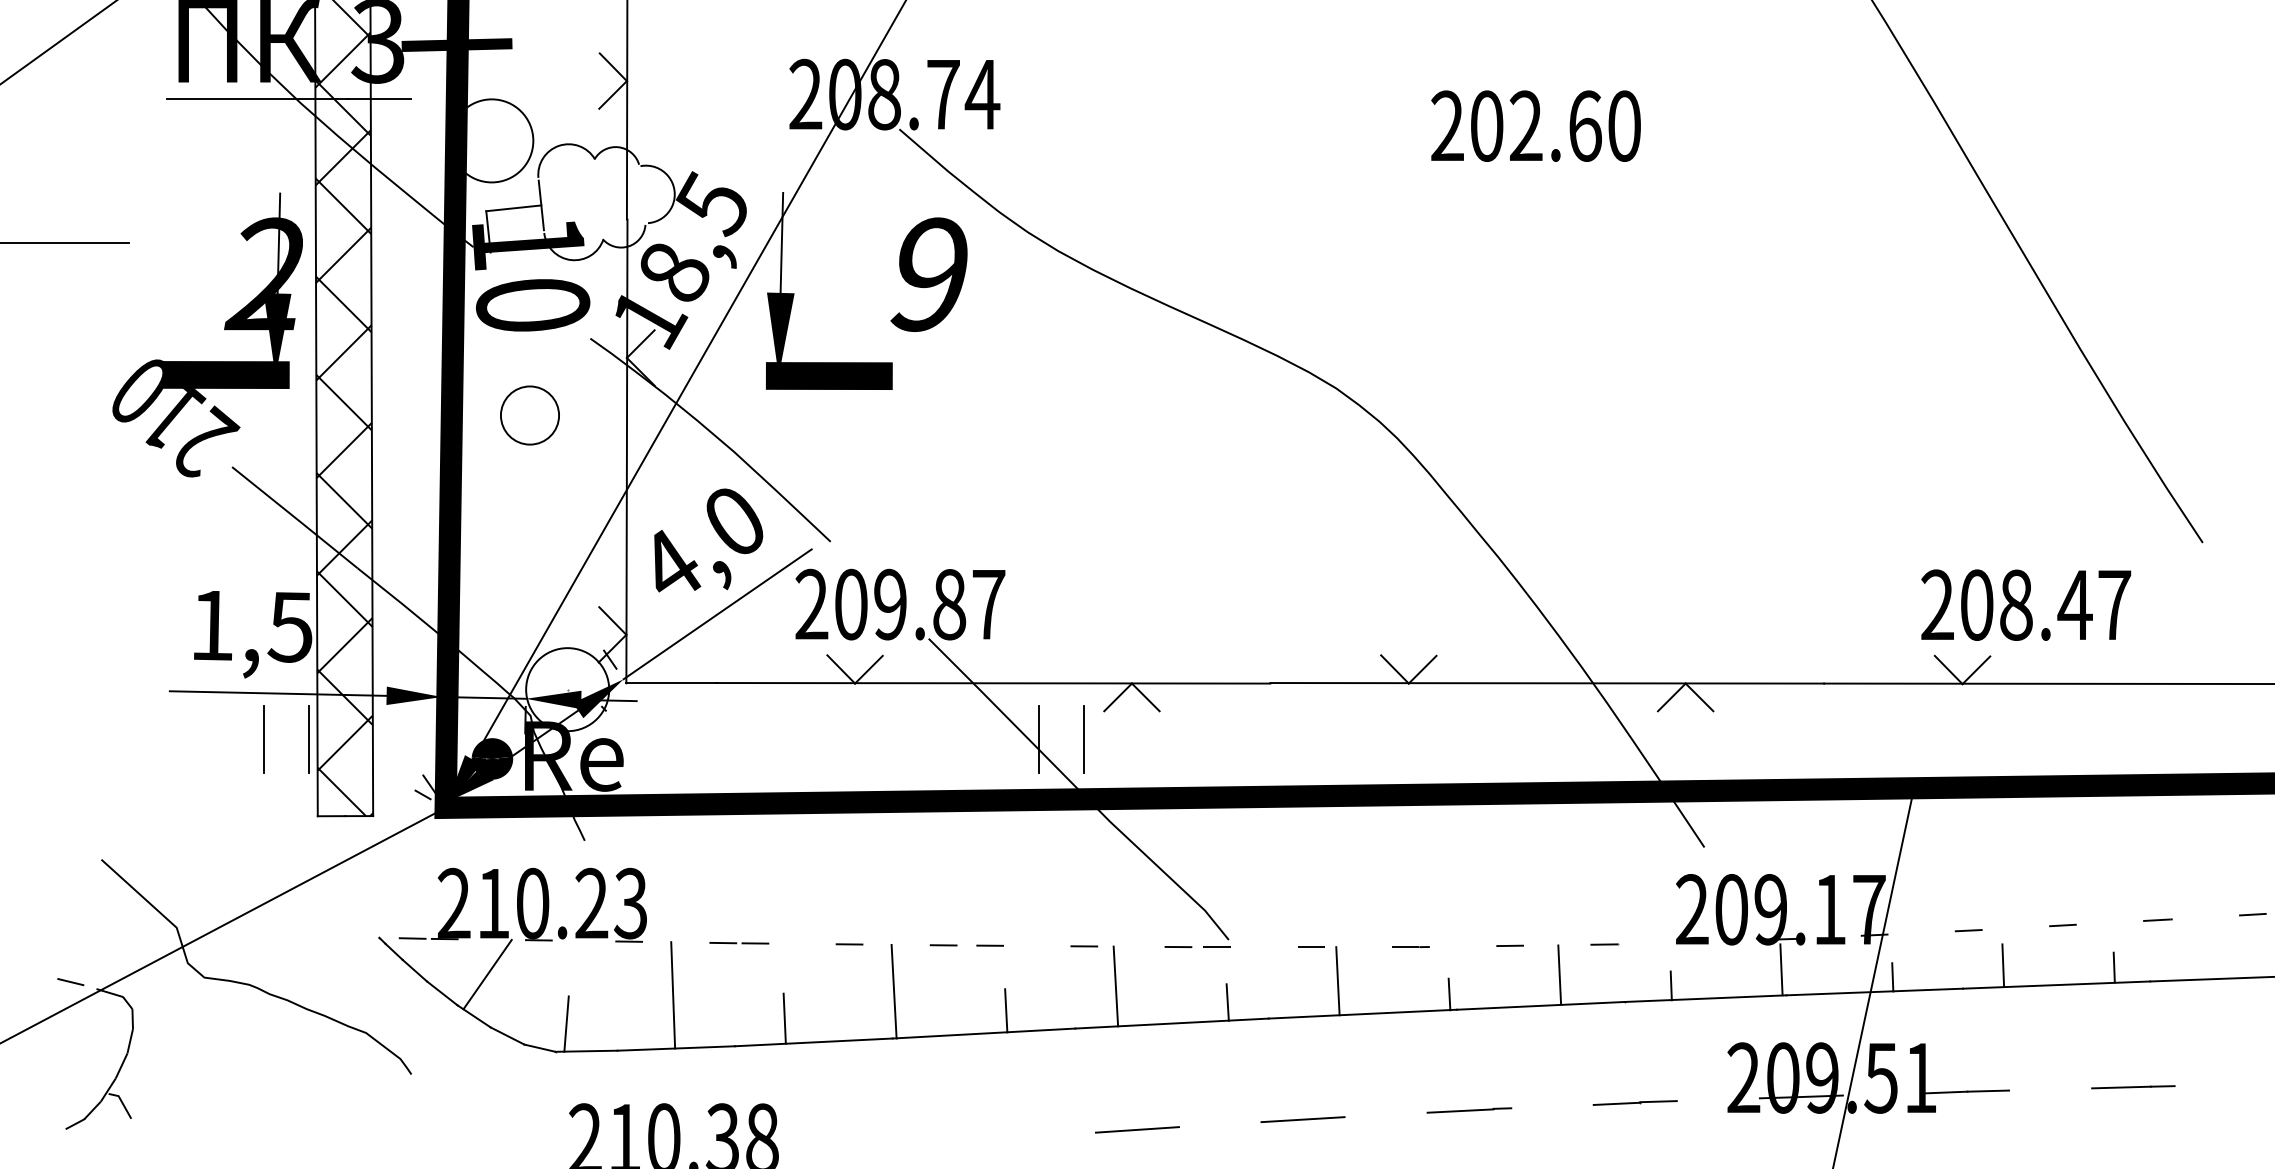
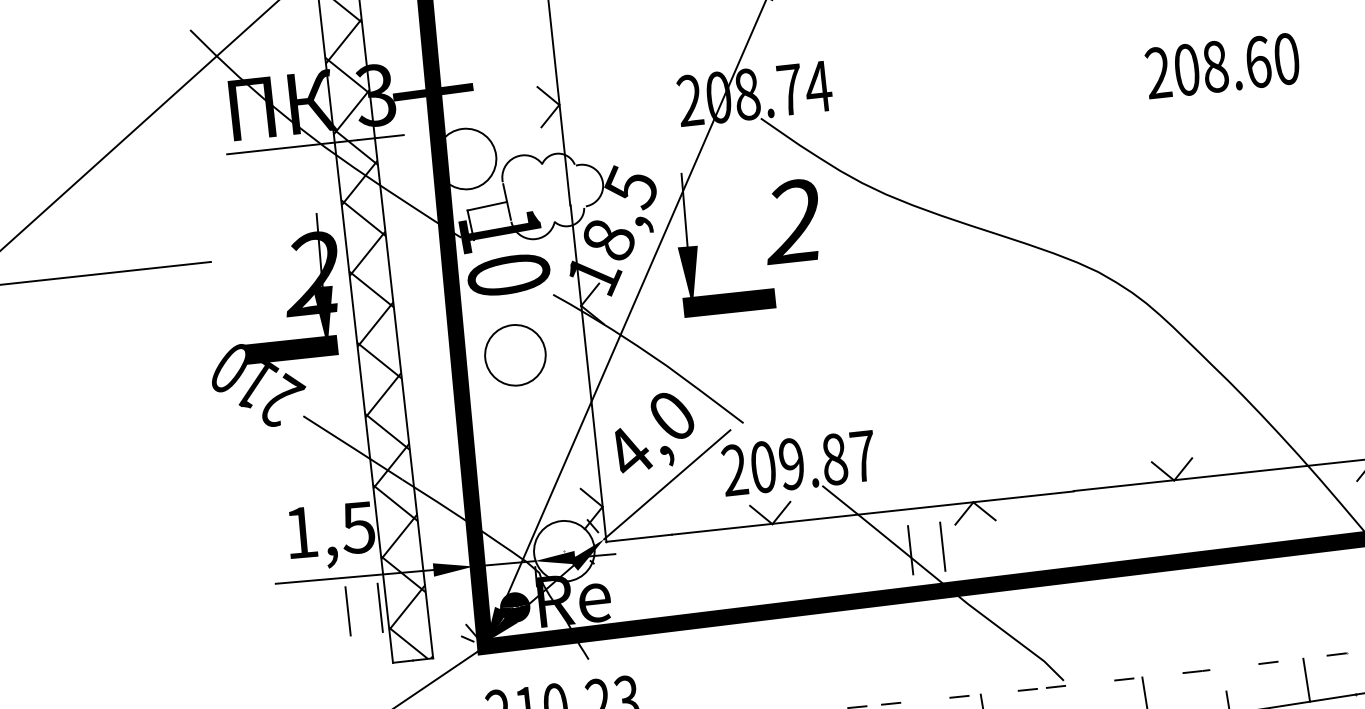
text: (1525, 125) -> (1214, 66), 202.60 -> 208.60
text: (926, 274) -> (792, 221), 9 -> 2
circle: (529, 415) -> (515, 355), size x1.43

